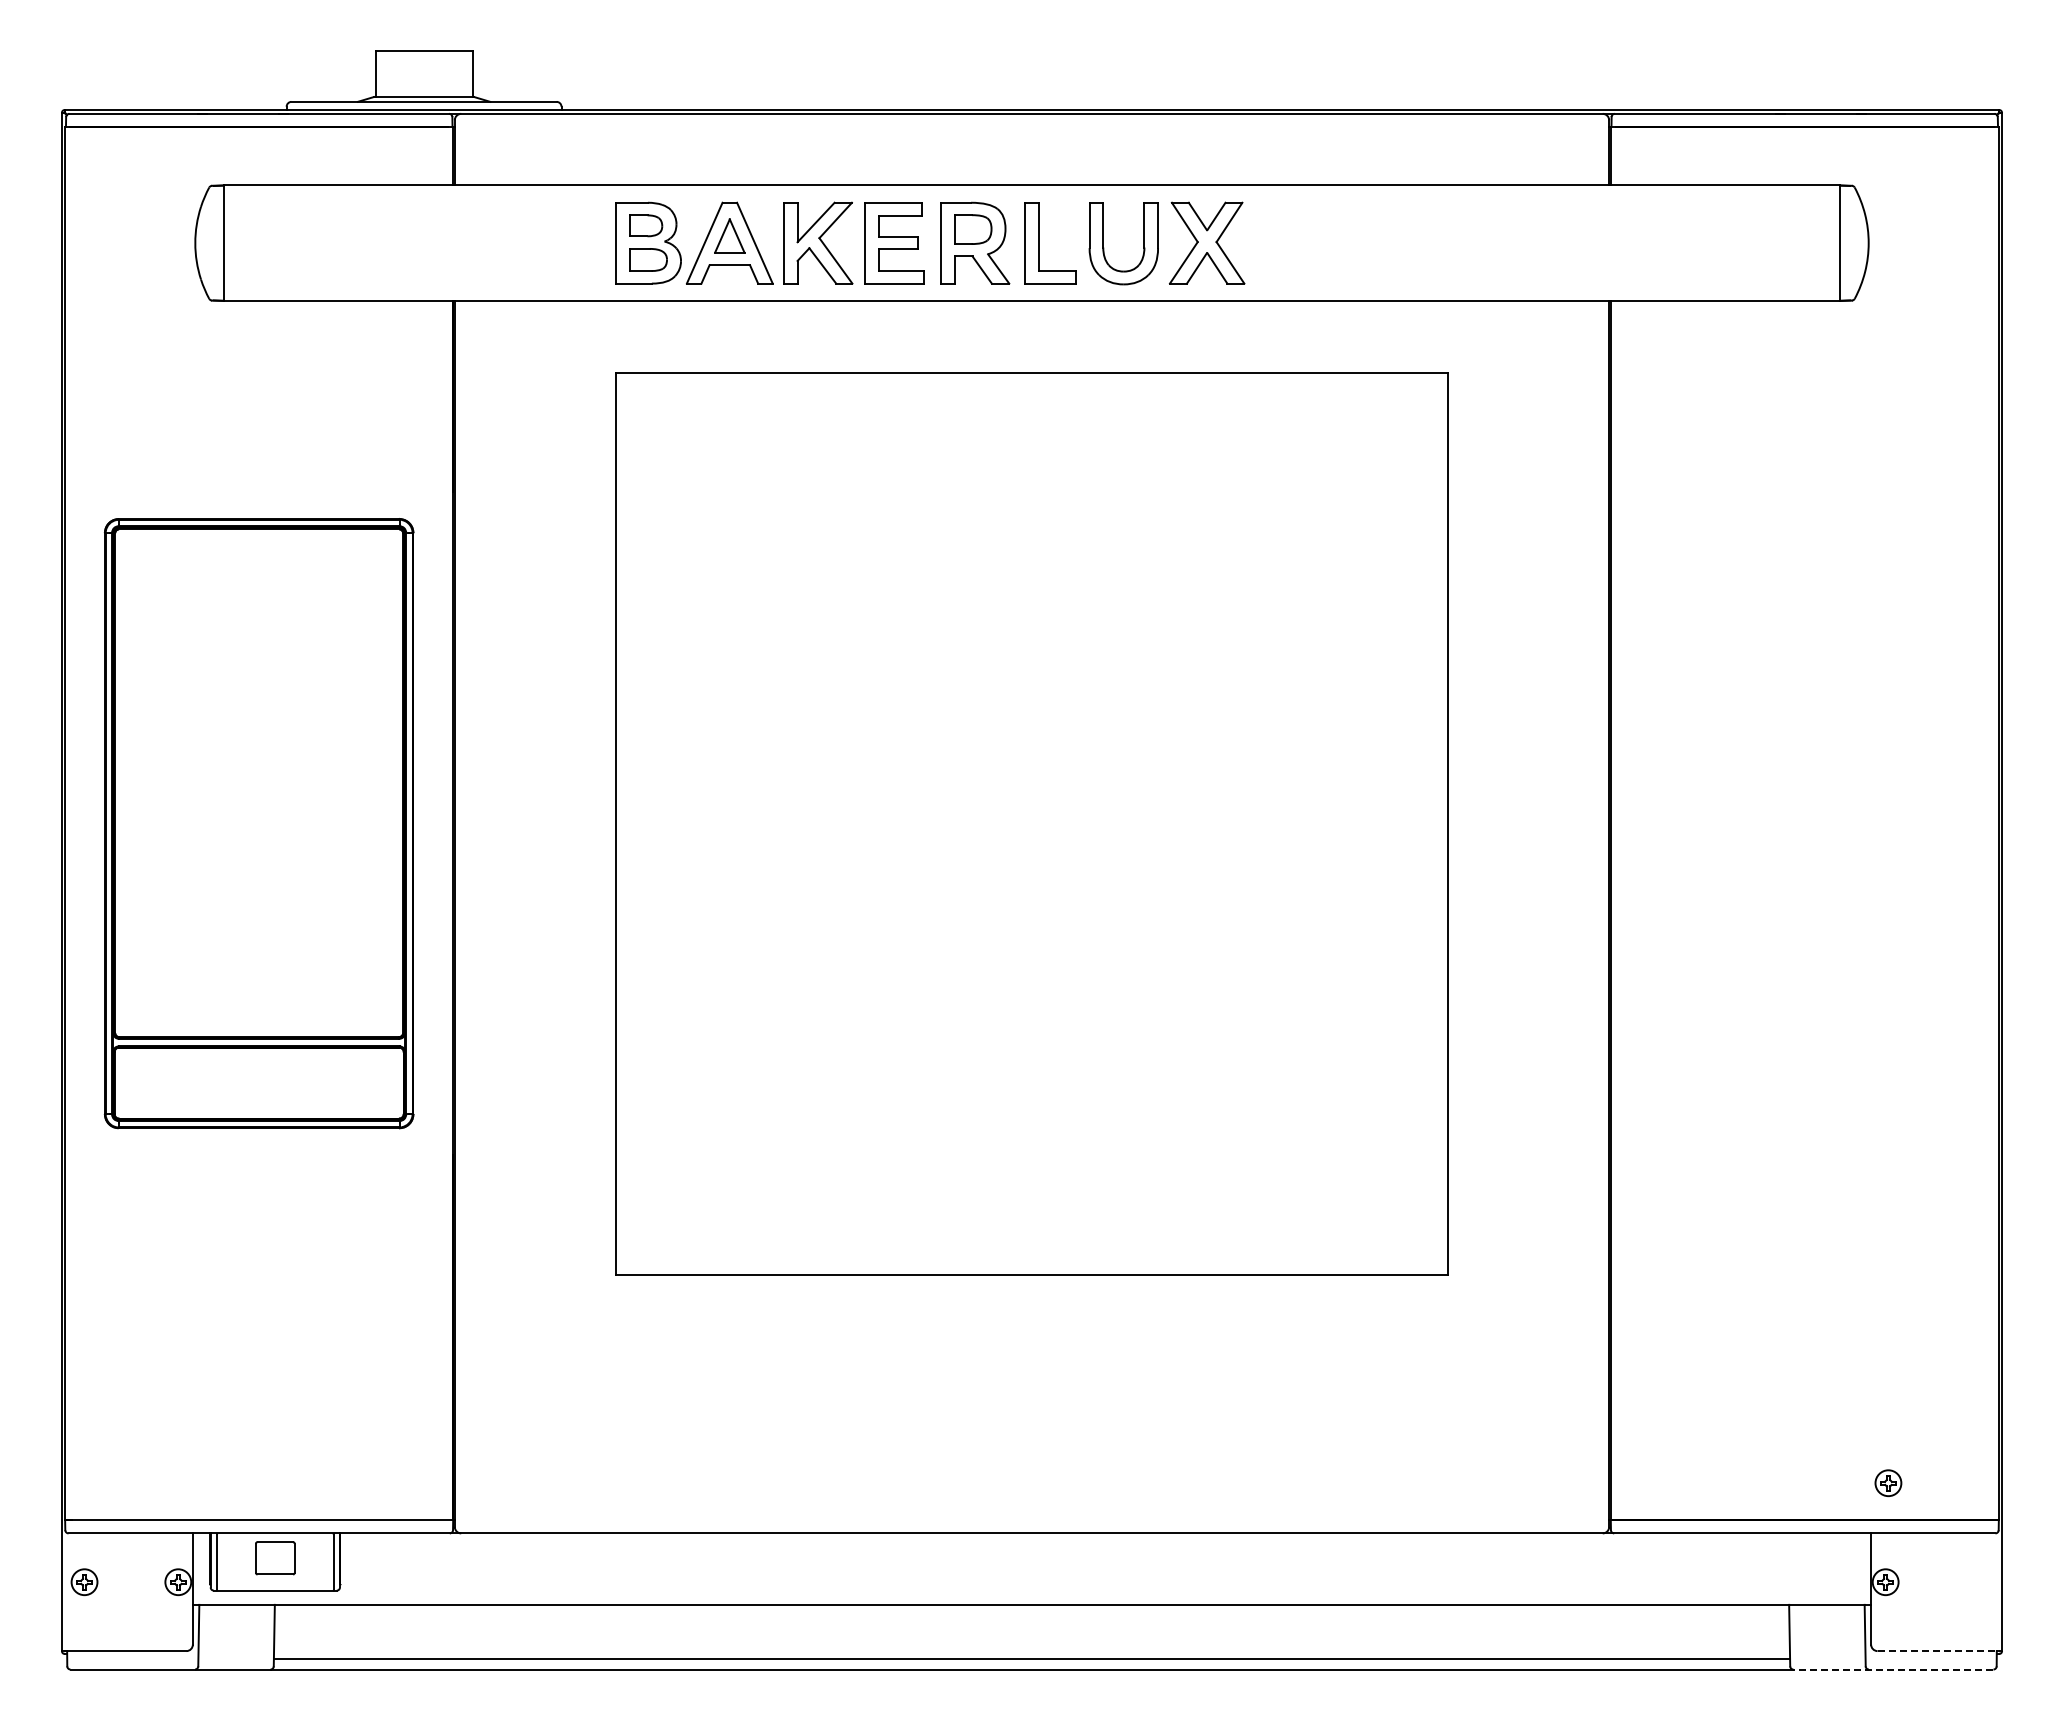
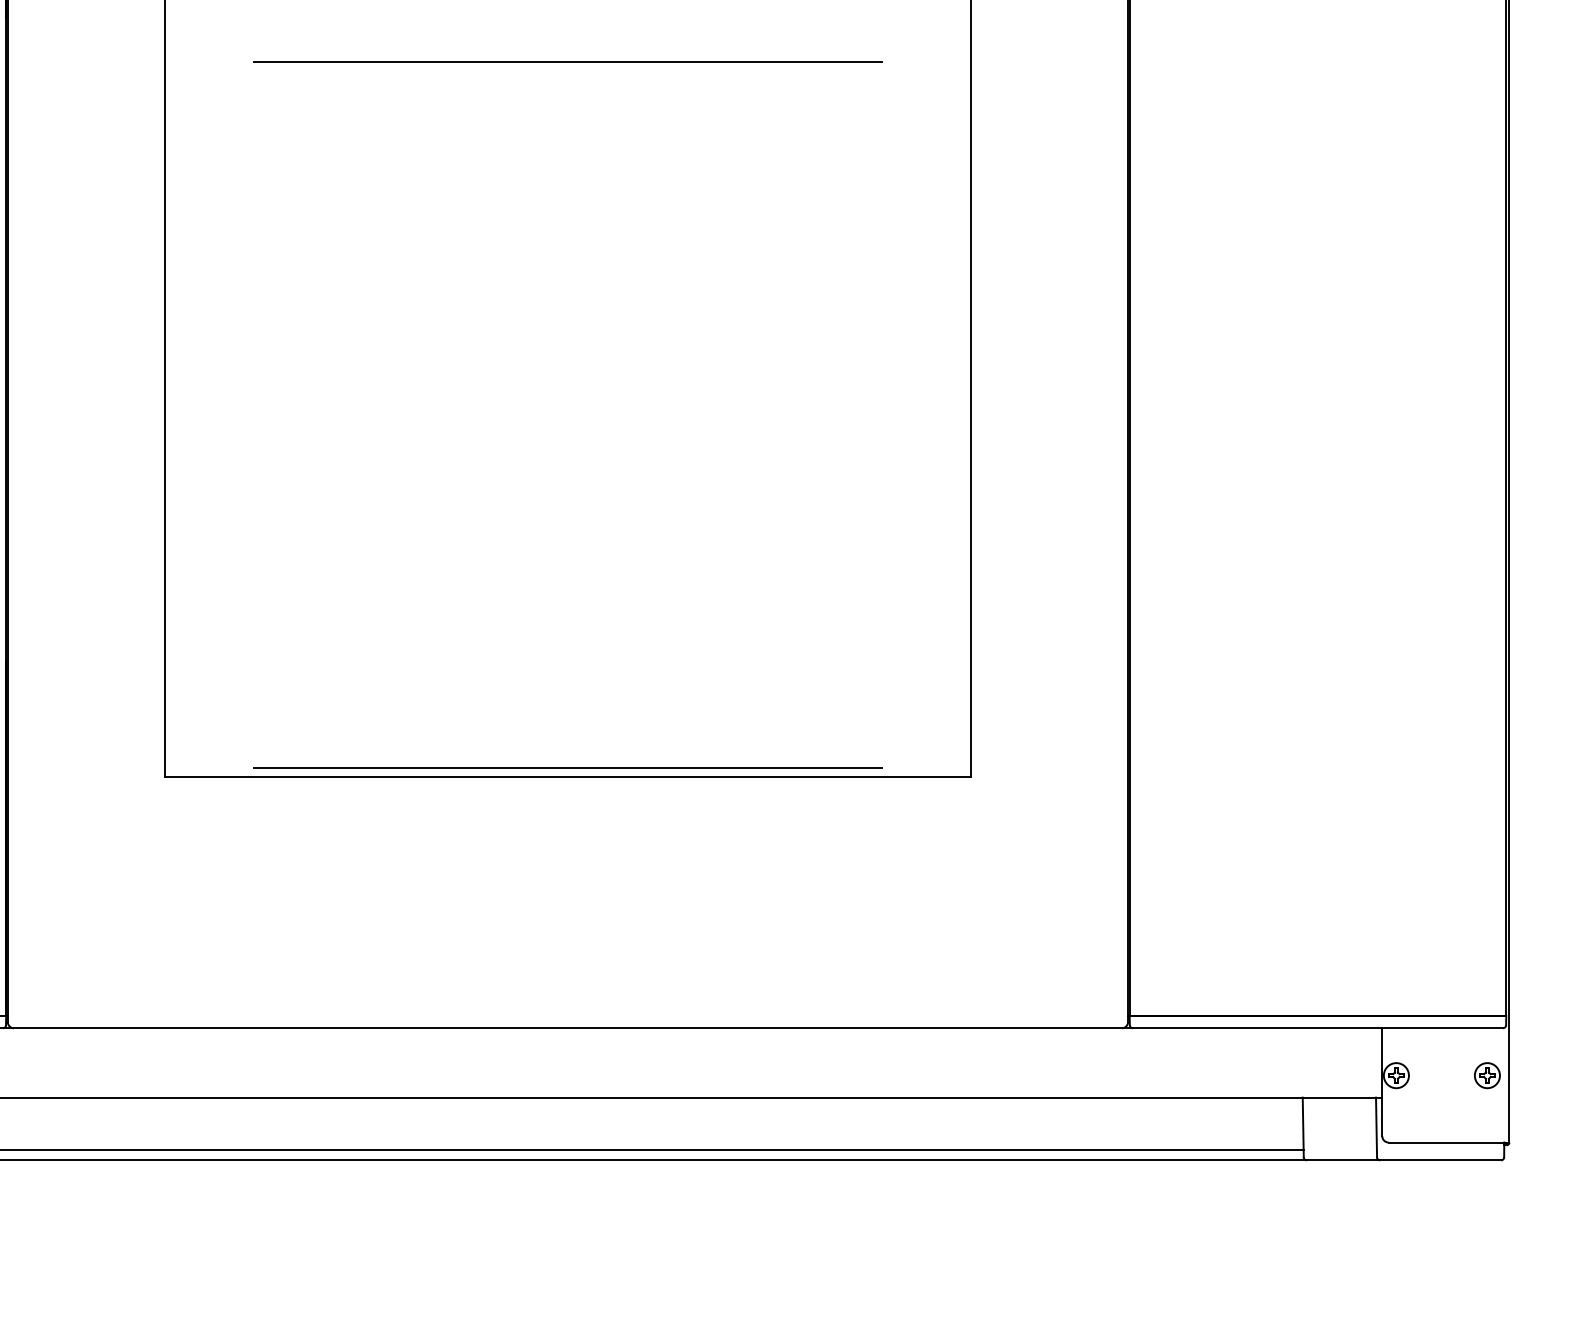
line: (1031, 537) -> (567, 61), added
line: (1031, 1265) -> (567, 768), added
part: (1888, 1483) -> (1487, 1075), moved
line: (1940, 1651) -> (1449, 1142), dashed -> solid
line: (1893, 1669) -> (1404, 1160), dashed -> solid

